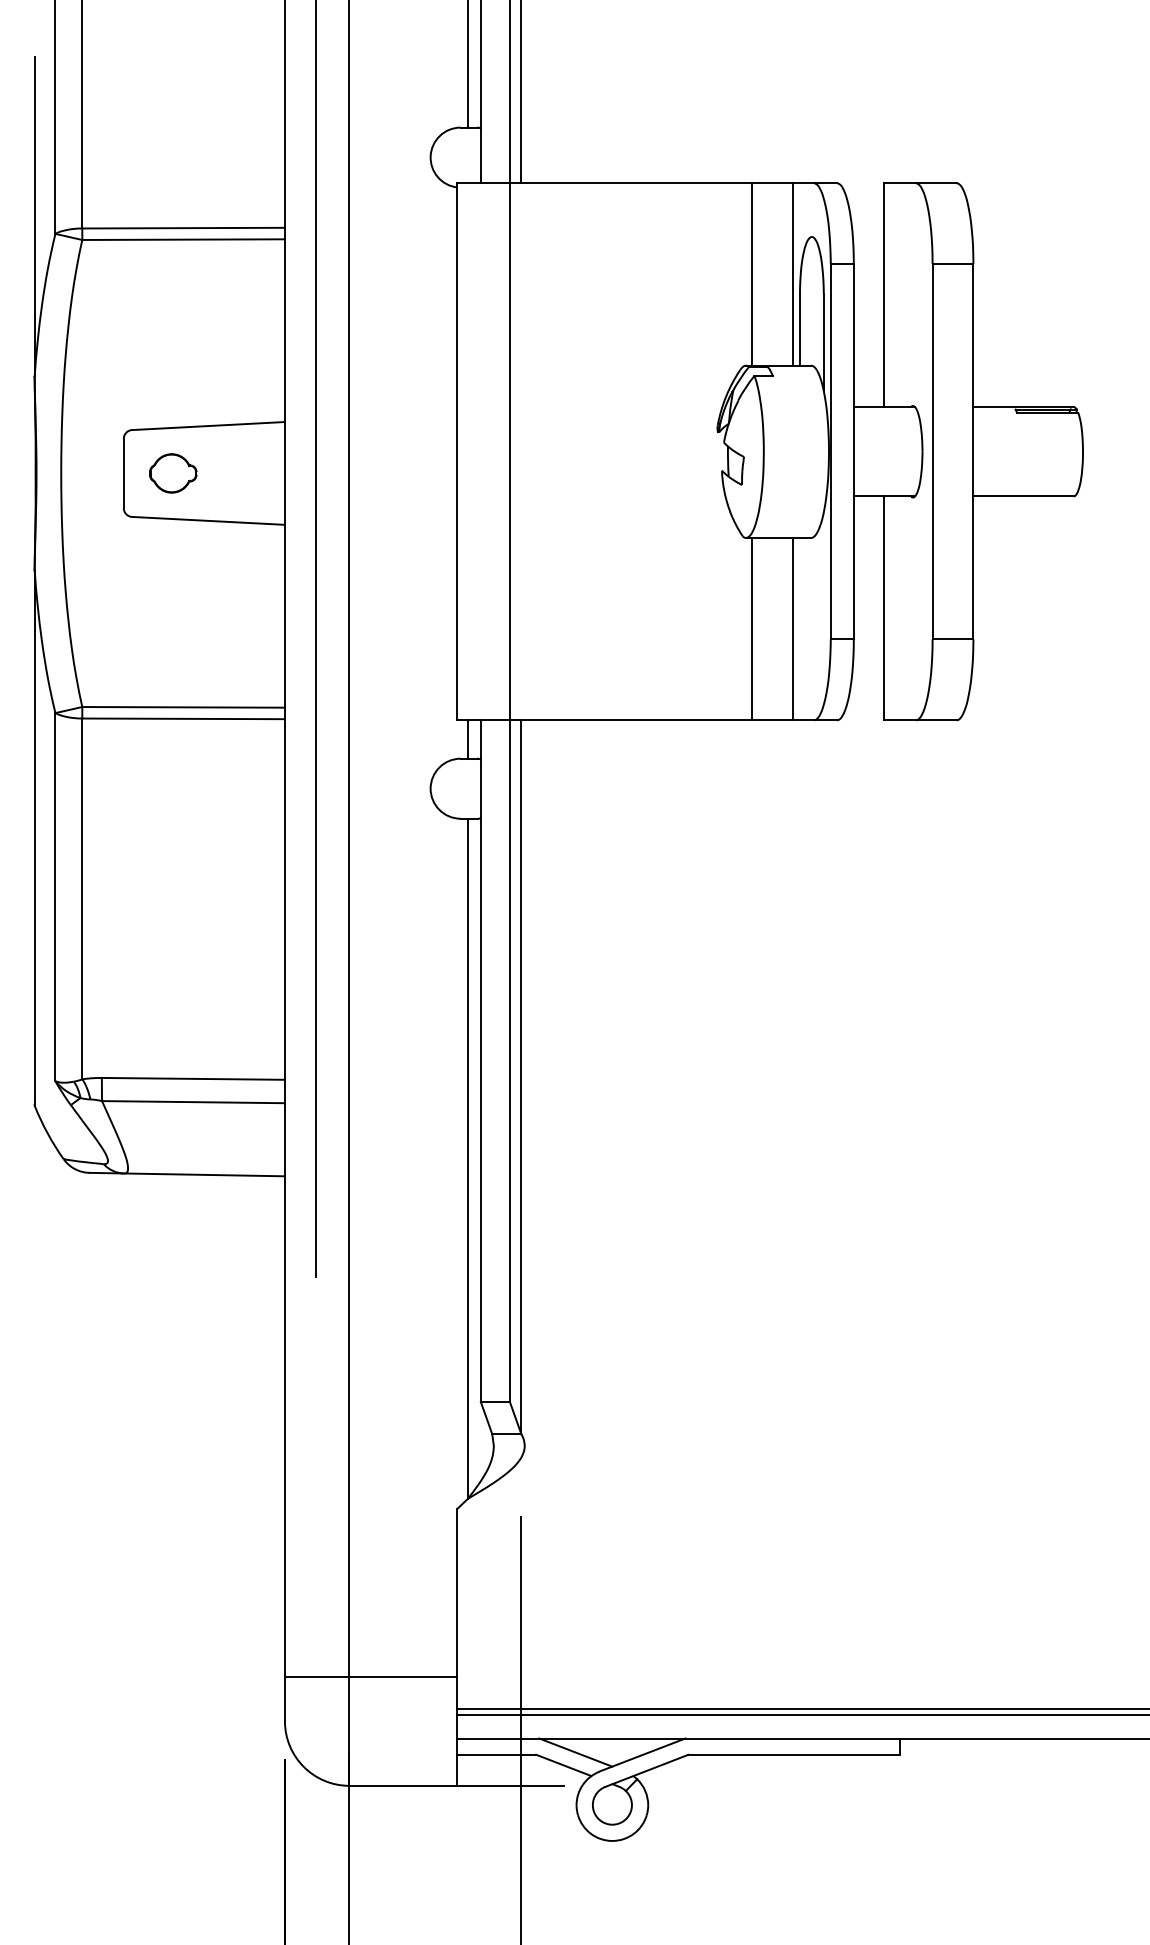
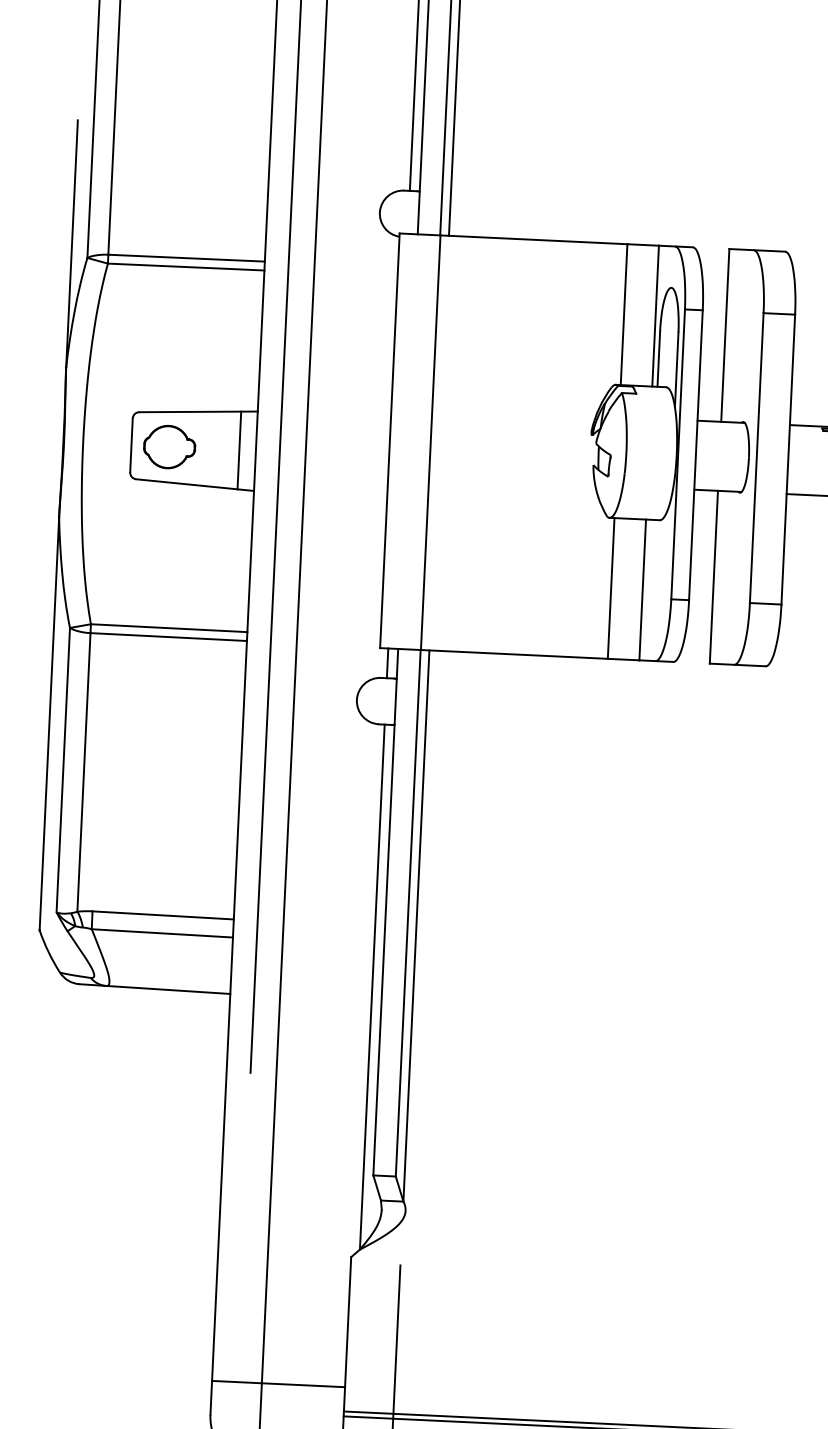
part: (173, 473) -> (169, 447), size x1.43
line: (263, 473) -> (239, 450), added

